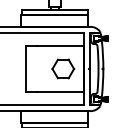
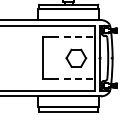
line: (61, 46) -> (74, 37), solid -> dashed
line: (61, 92) -> (74, 79), solid -> dashed

